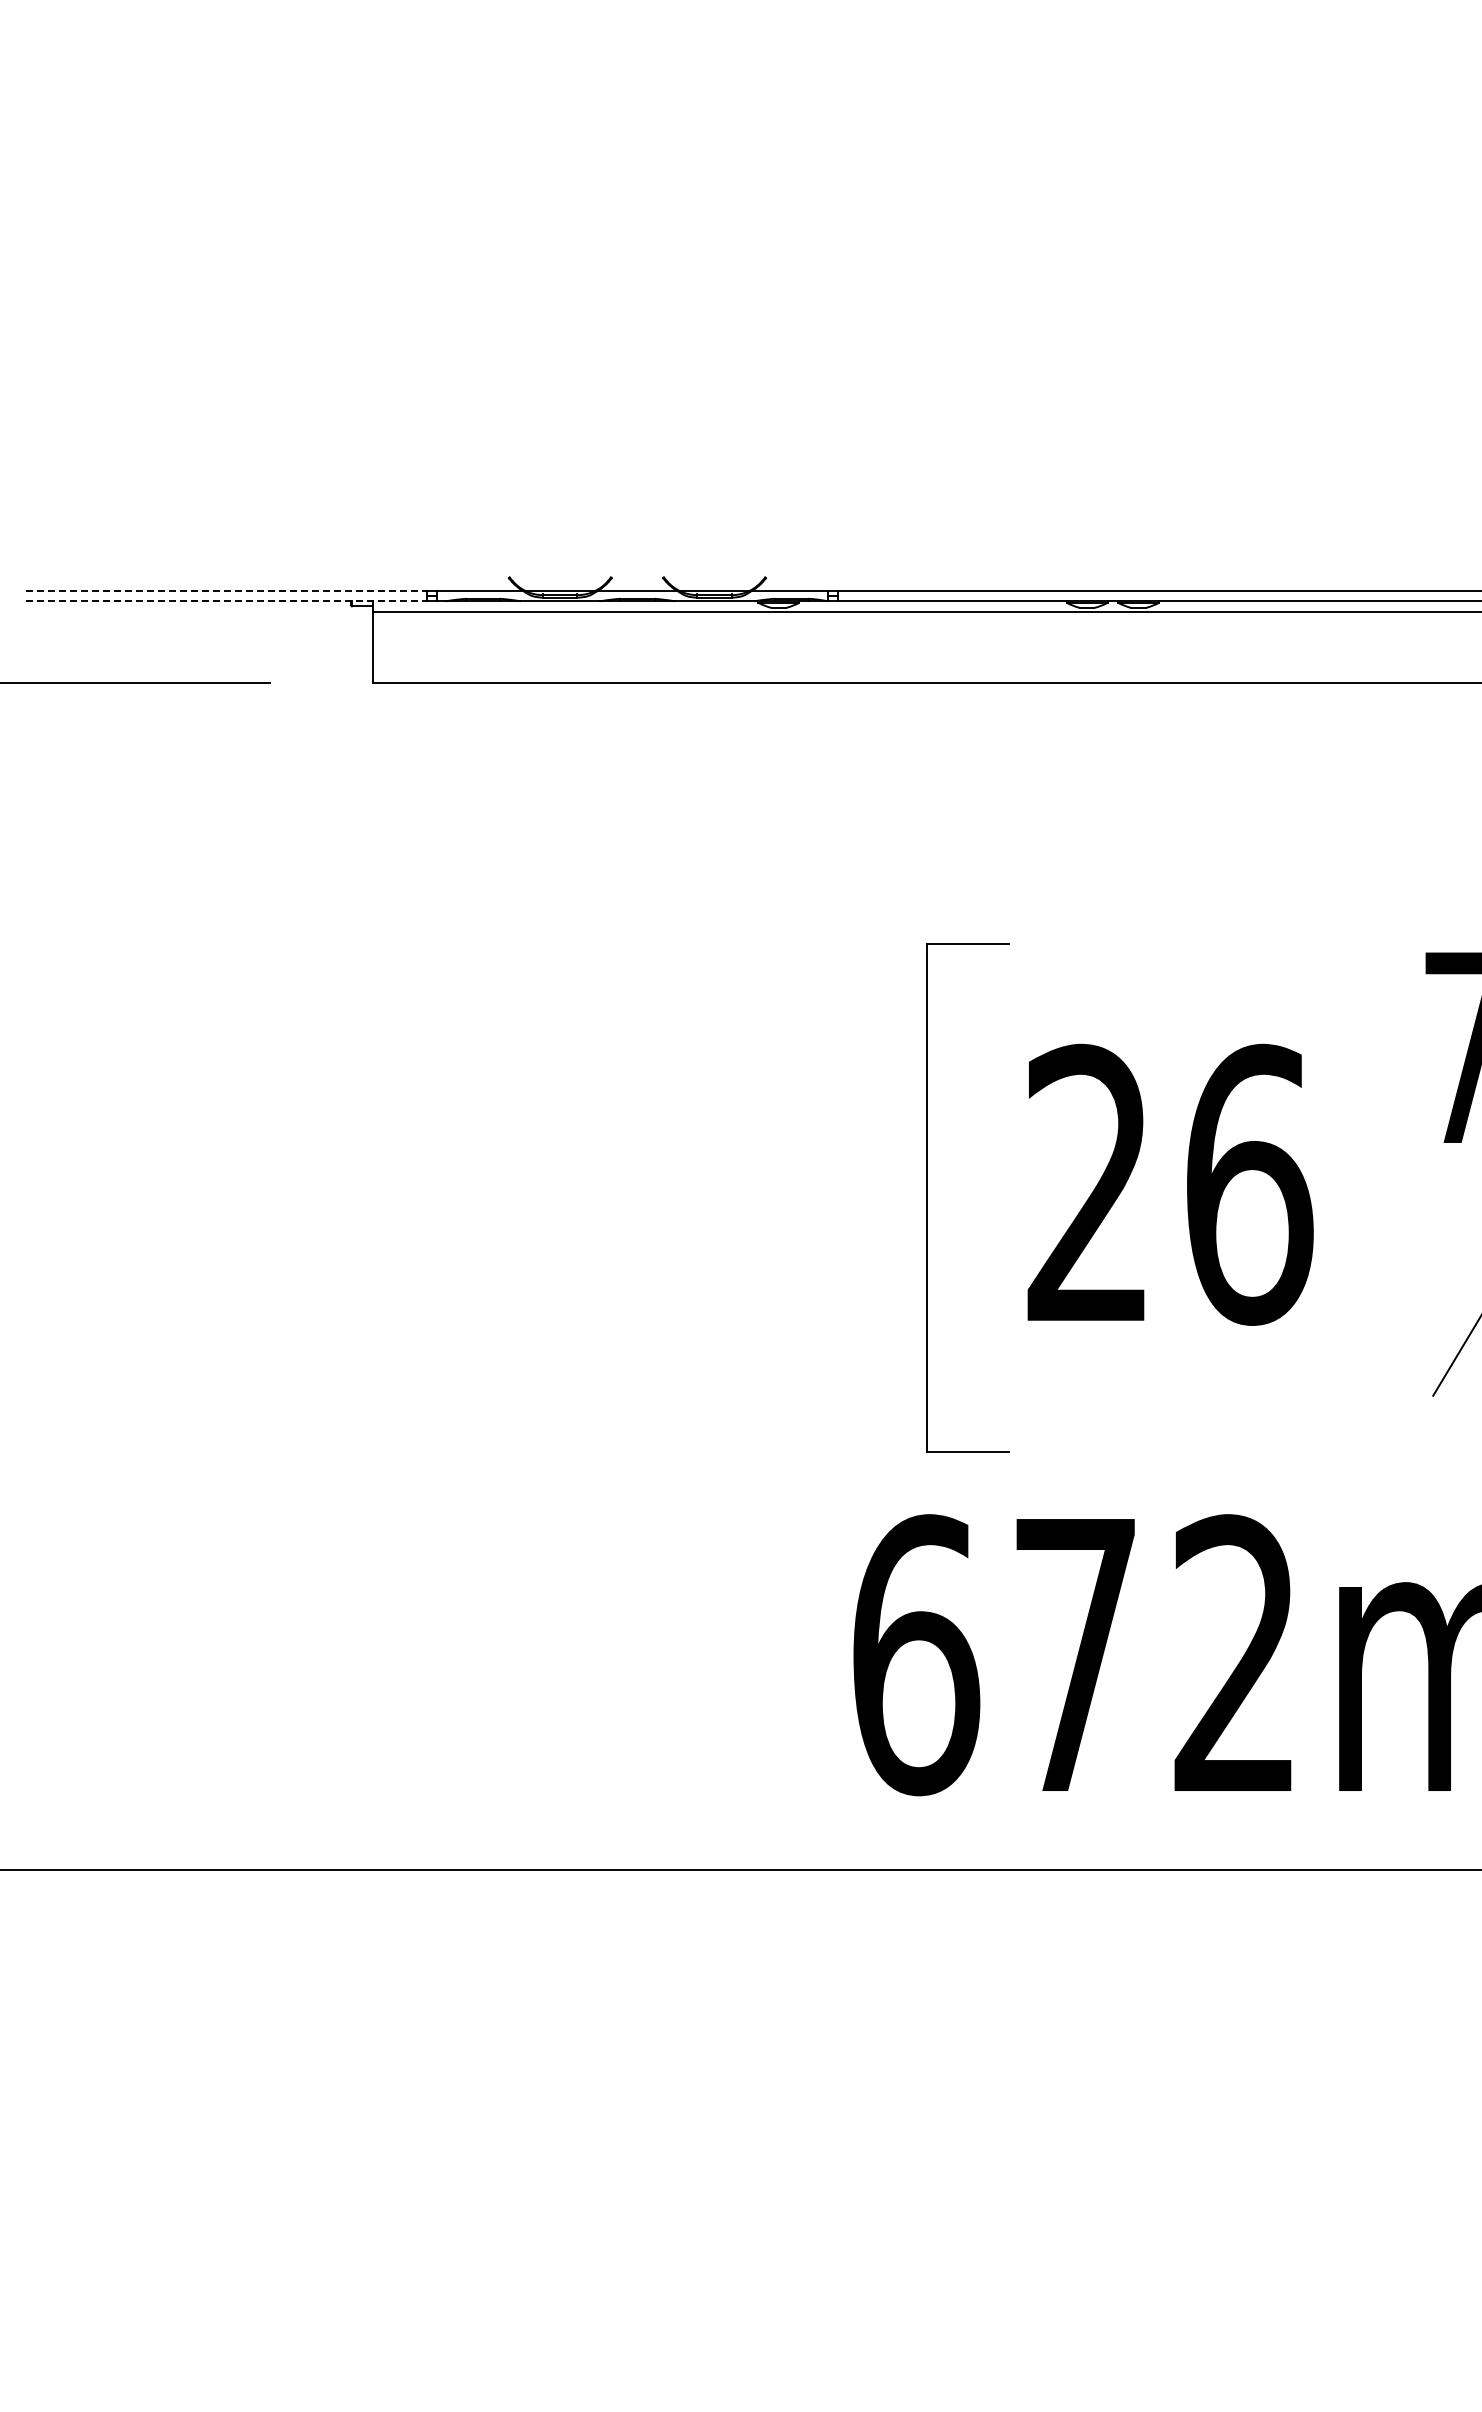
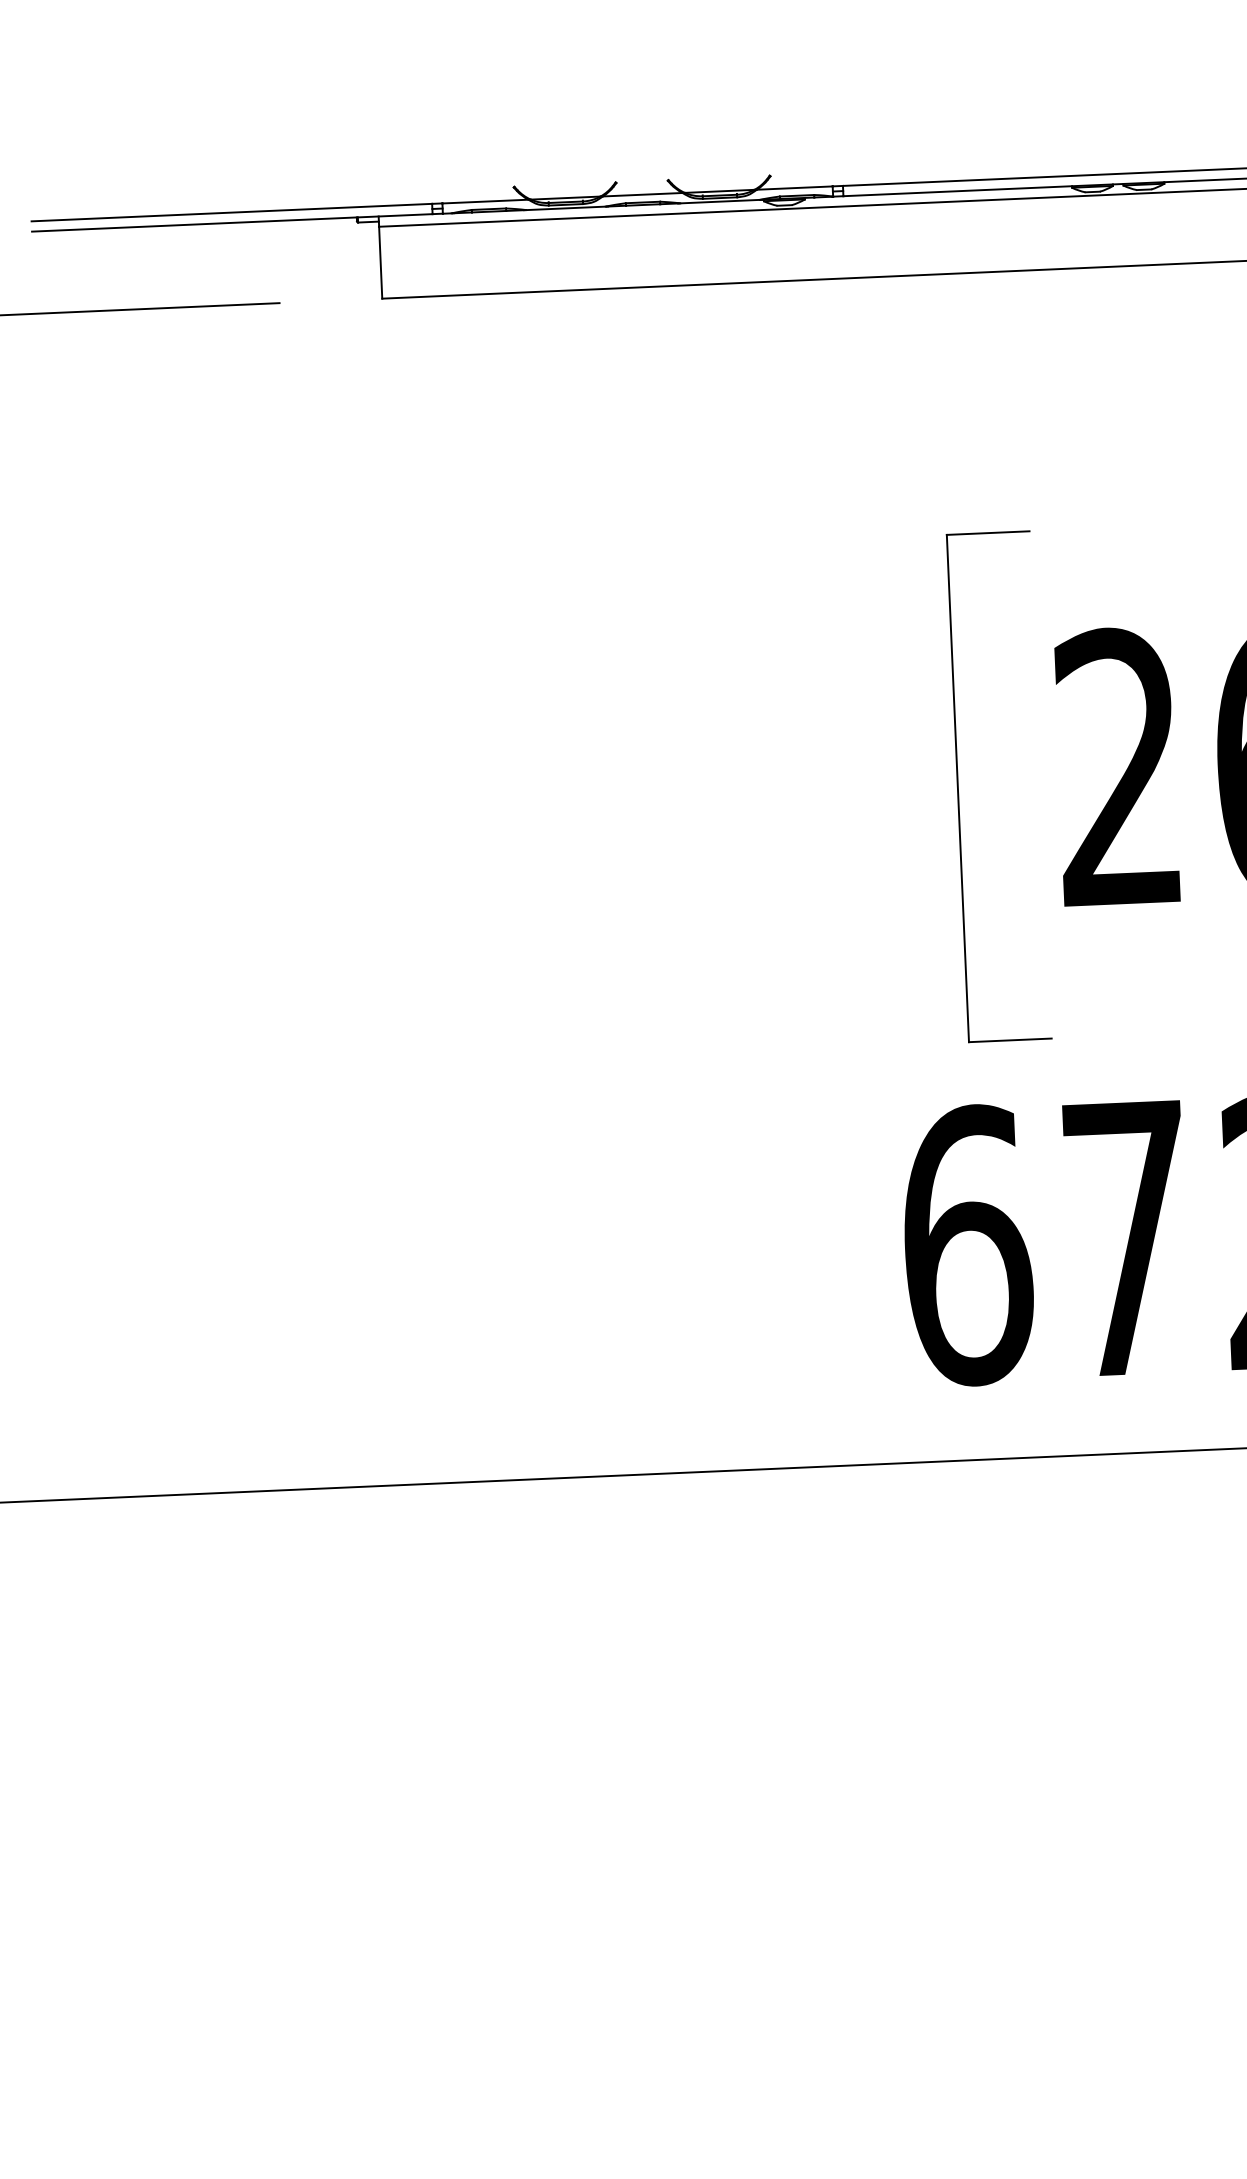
line: (226, 590) -> (232, 212), dashed -> solid
line: (226, 601) -> (232, 223), dashed -> solid

